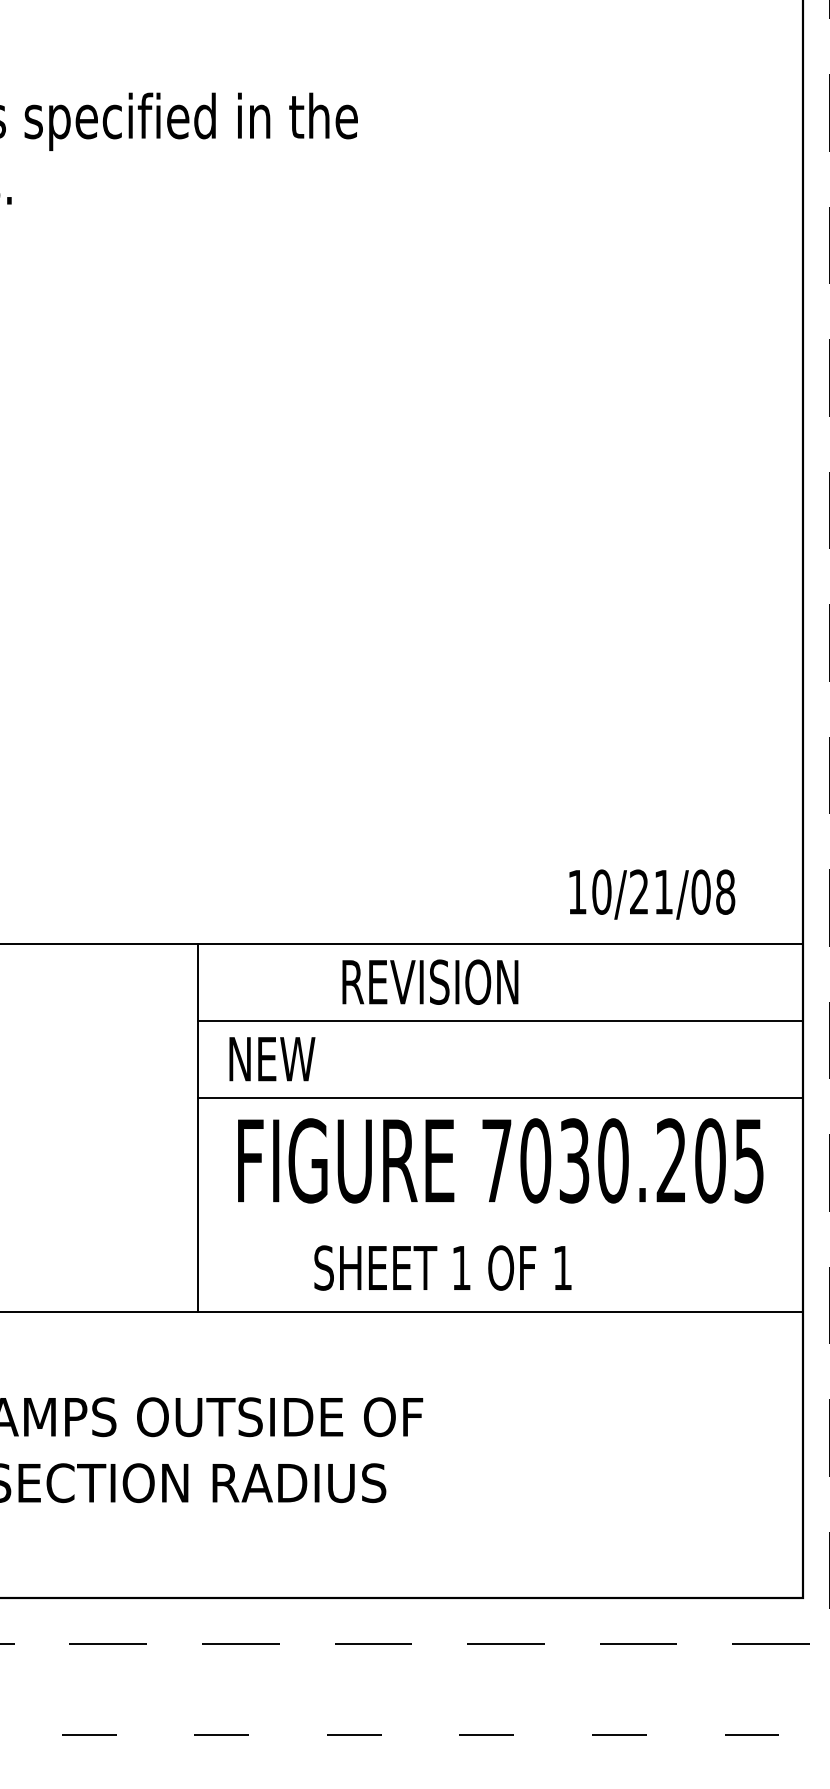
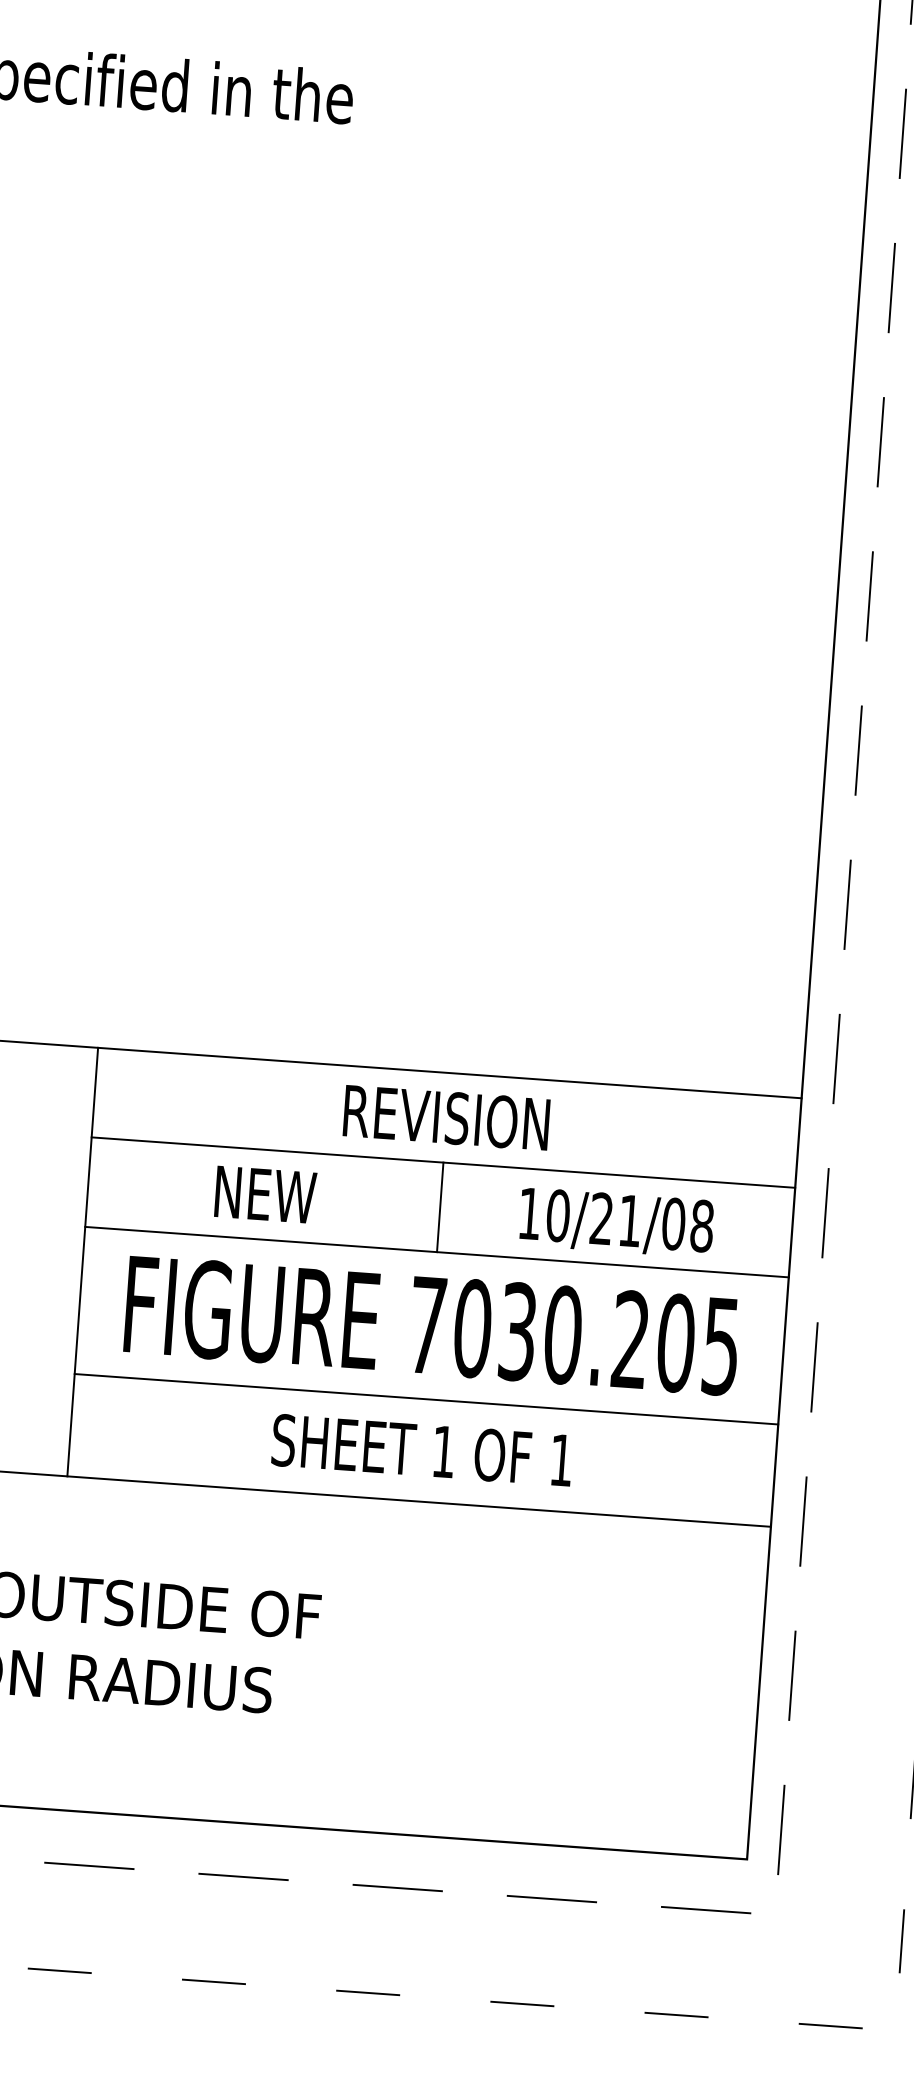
text: (652, 894) -> (616, 1222), moved
text: (430, 981) -> (446, 1116), moved
line: (500, 1058) -> (440, 1206), added
text: (272, 1059) -> (265, 1195), moved
line: (500, 1224) -> (426, 1399), added
text: (442, 1267) -> (421, 1449), moved

